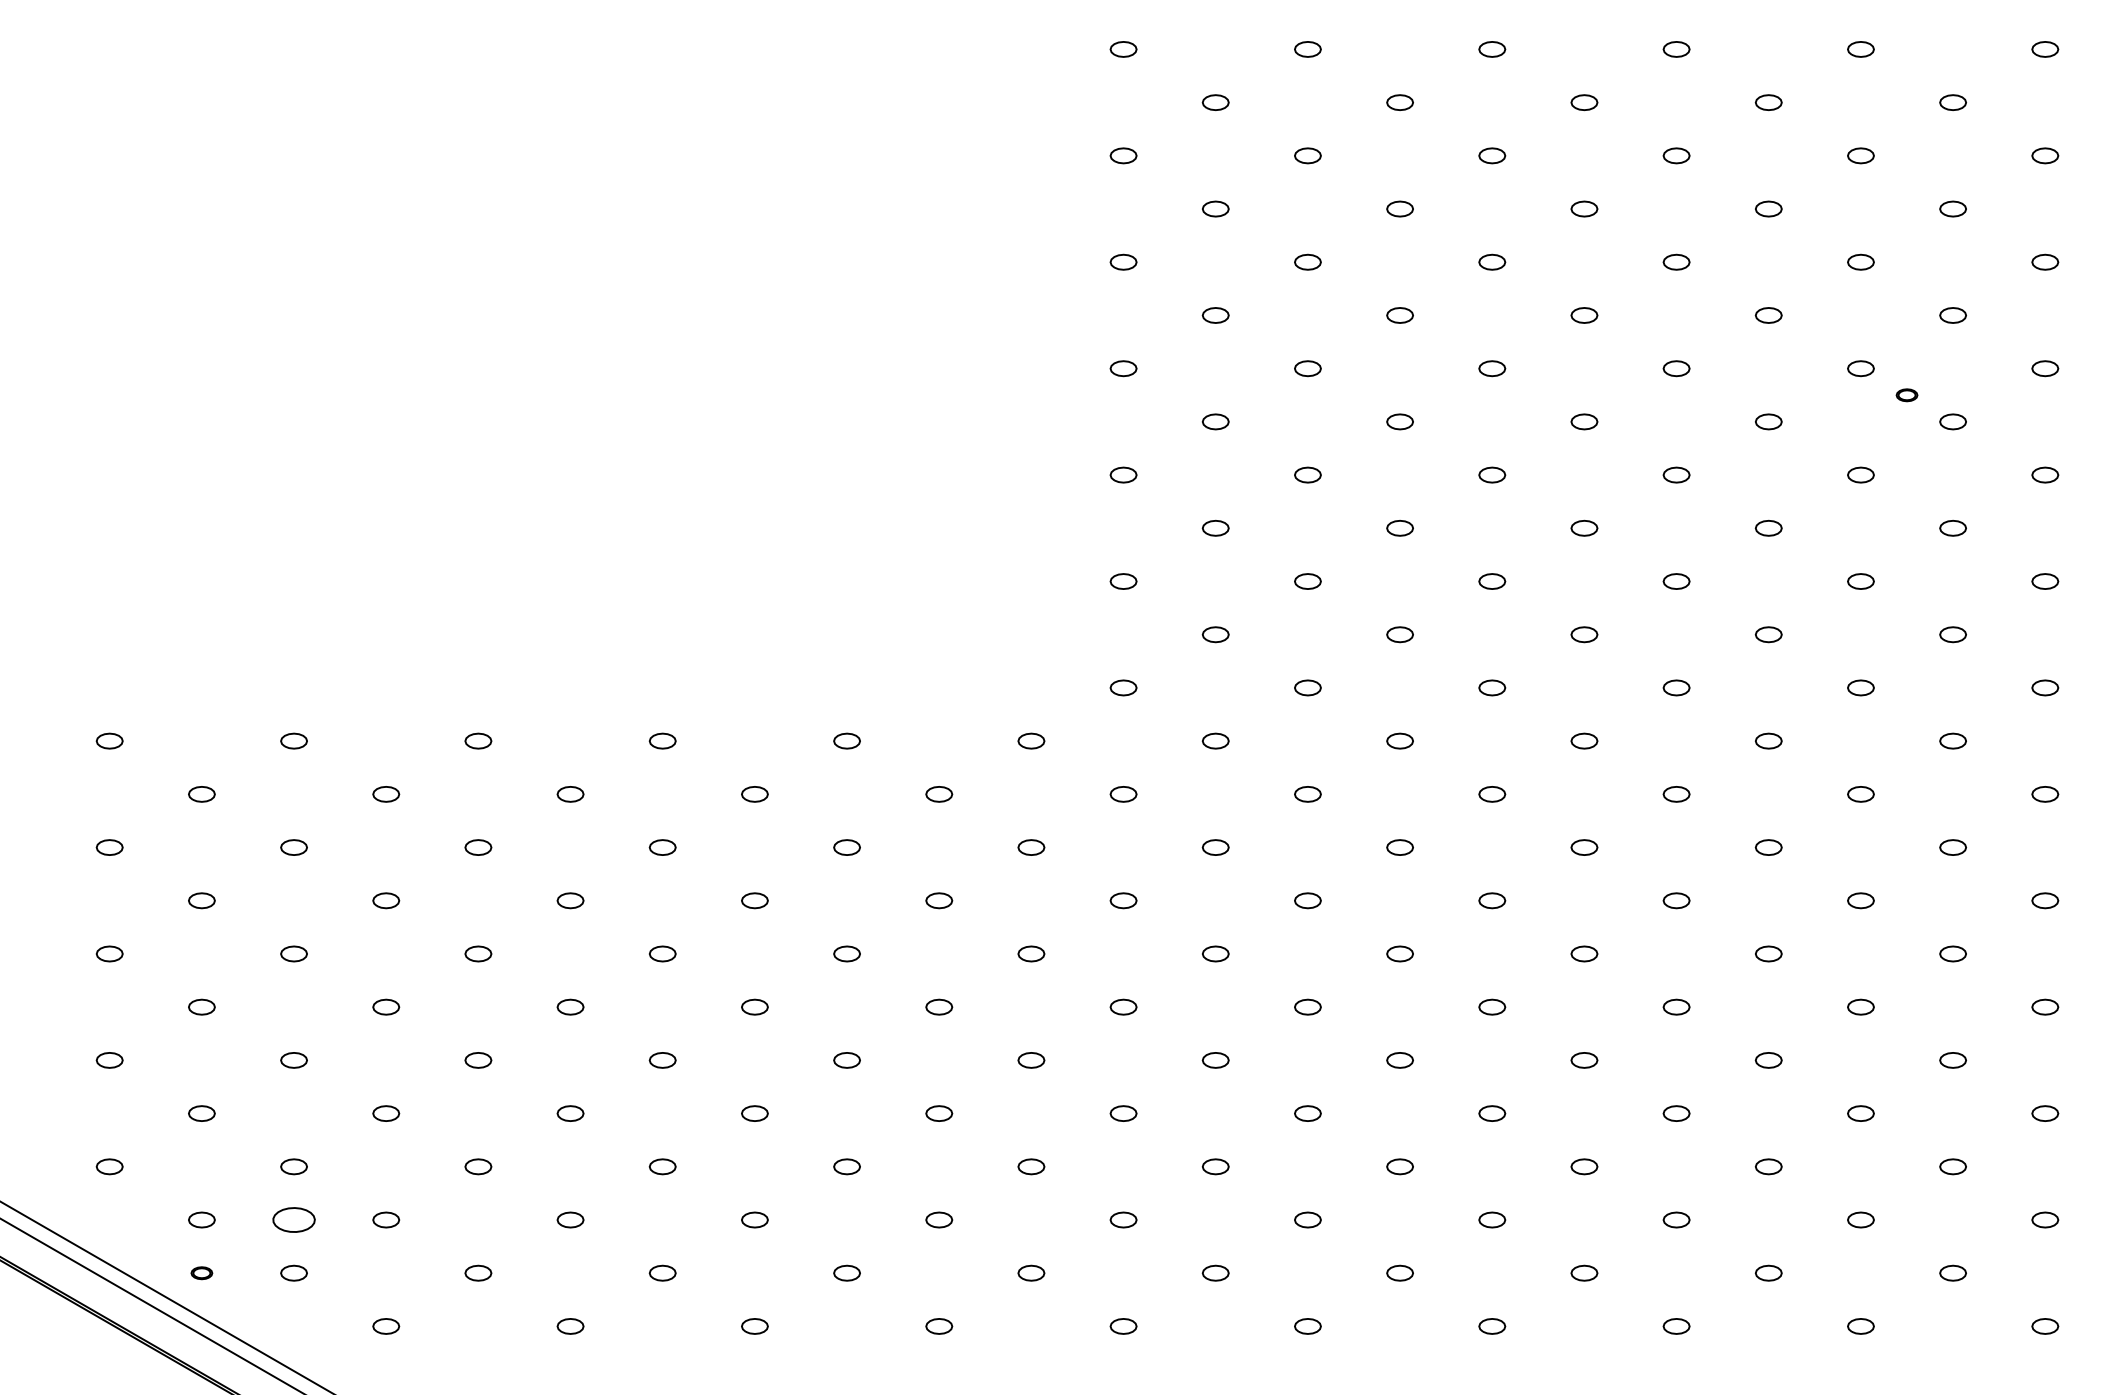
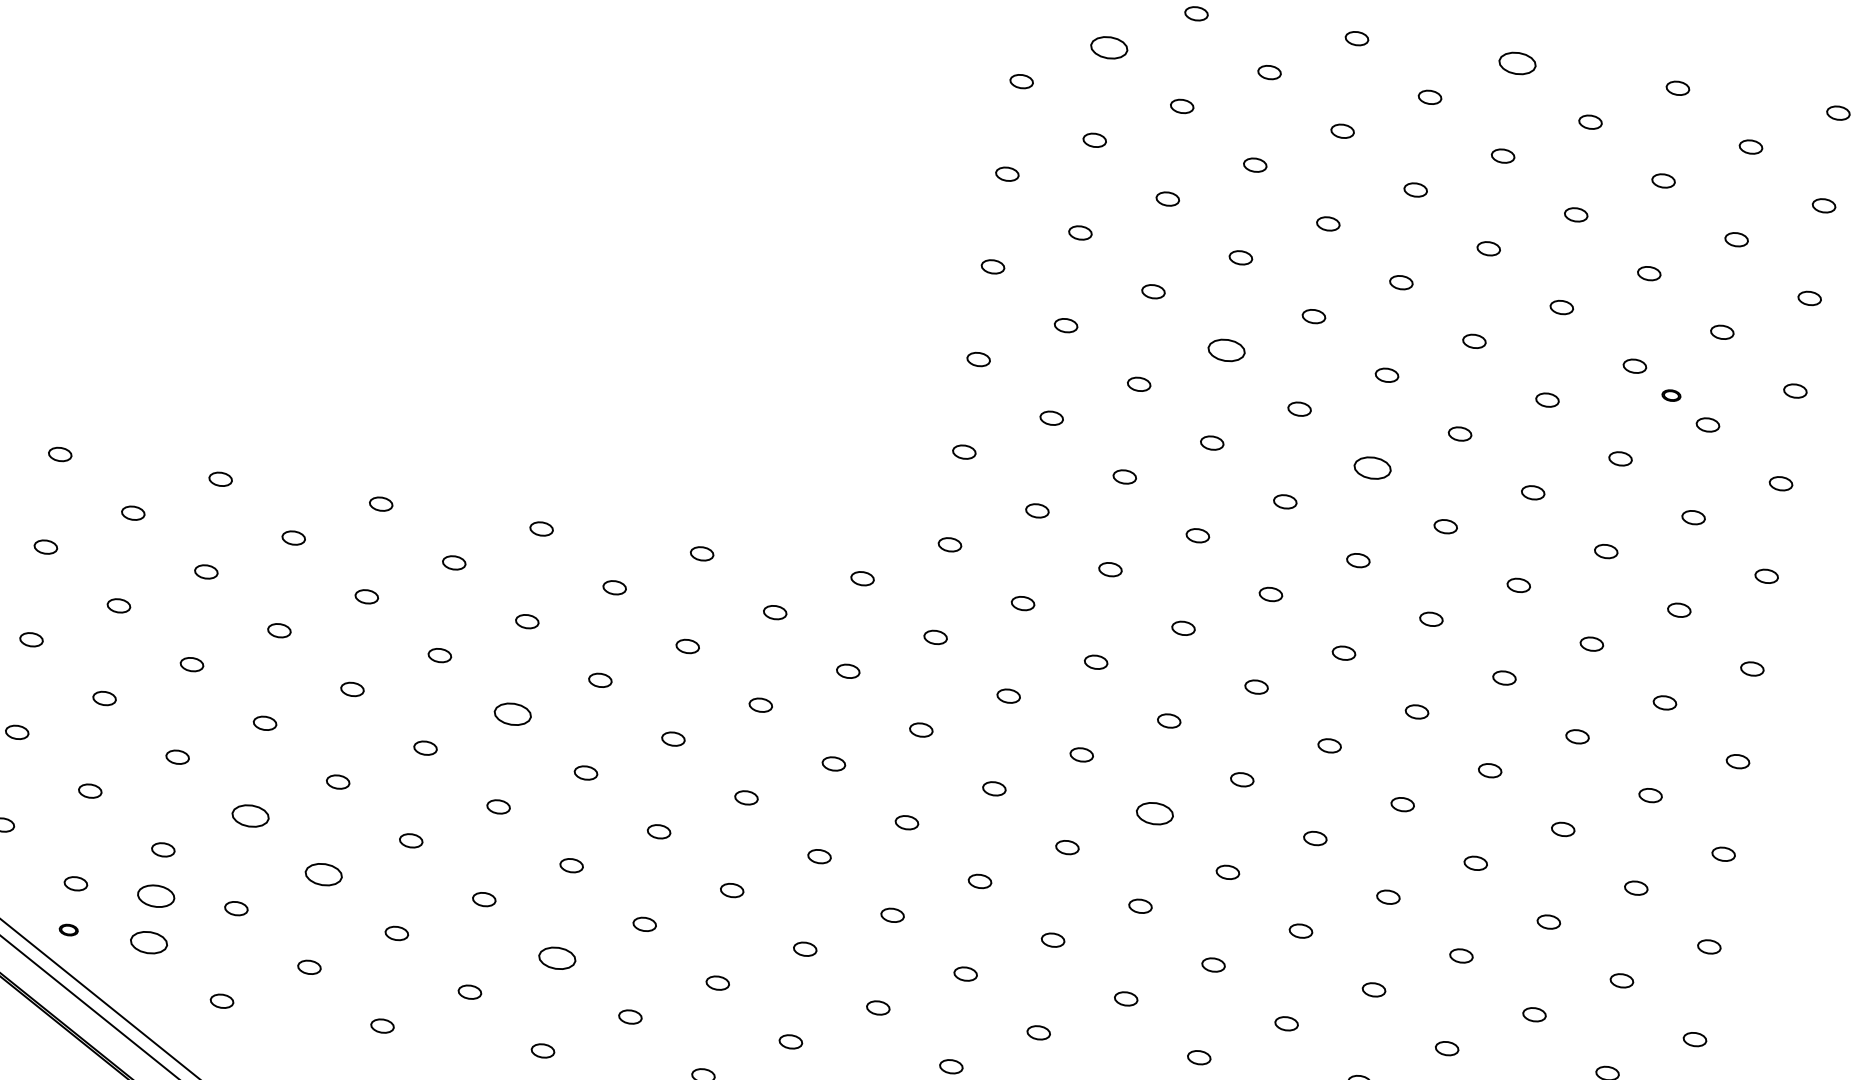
part: (1676, 49) -> (1517, 63), size x1.6
part: (1215, 102) -> (1108, 47), size x1.6
part: (1399, 421) -> (1226, 350), size x1.6
part: (1584, 527) -> (1372, 467), size x1.6
part: (662, 953) -> (512, 713), size x1.6
part: (1399, 953) -> (1154, 813), size x1.6
part: (386, 1113) -> (250, 815), size x1.6
part: (478, 1166) -> (323, 874), size x1.6
part: (754, 1219) -> (557, 957), size x1.6
part: (293, 1272) -> (148, 941), size x1.6

